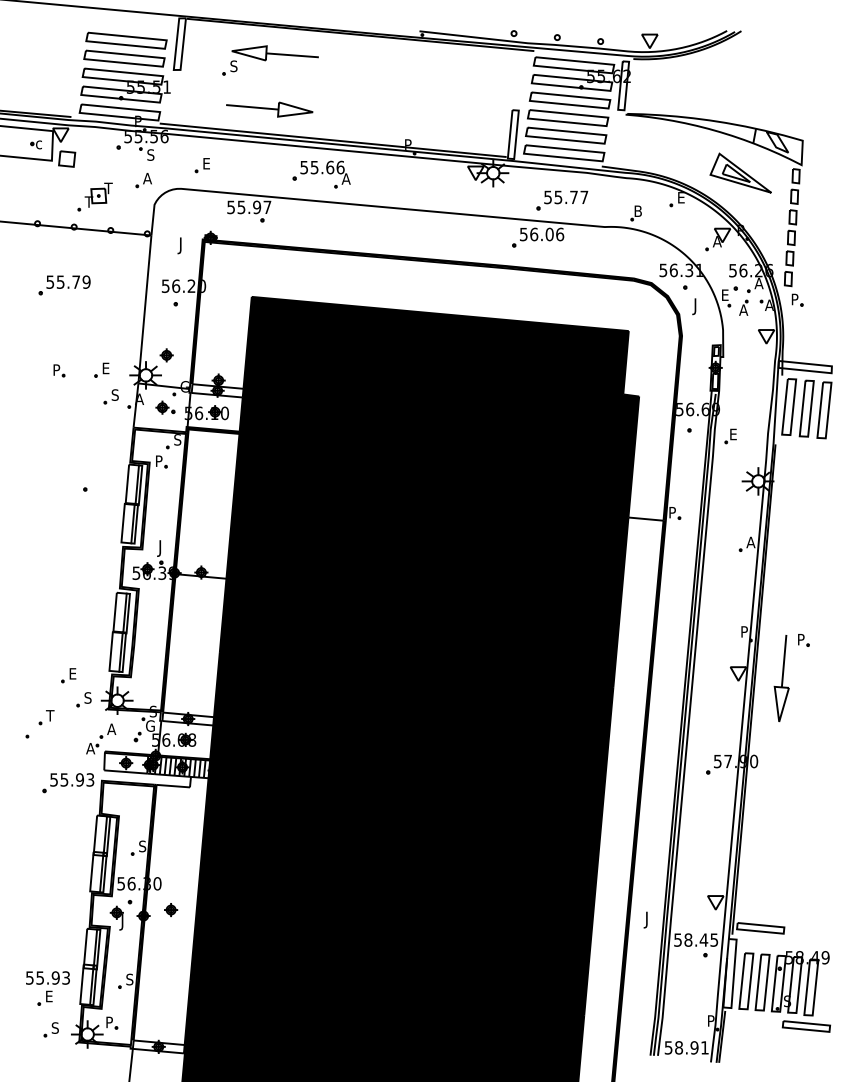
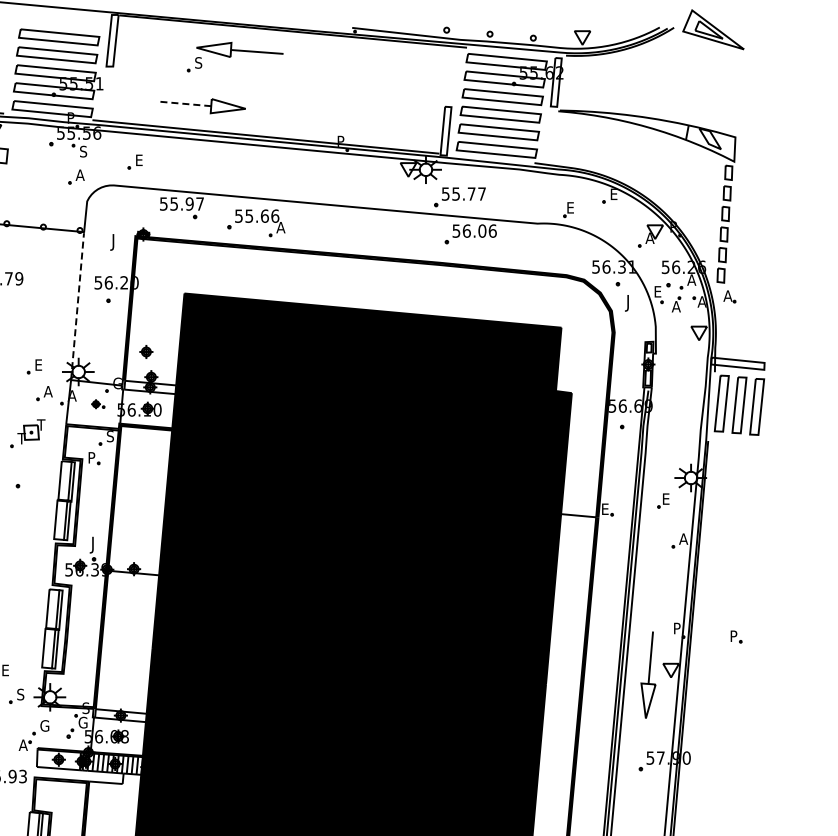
part: (270, 60) -> (235, 57), moved
line: (251, 107) -> (184, 104), solid -> dashed
part: (740, 172) -> (713, 29), moved
part: (321, 174) -> (256, 223), moved
part: (94, 196) -> (27, 433), moved
part: (562, 200) -> (460, 197), moved
text: (640, 210) -> (573, 207), B -> E
text: (794, 299) -> (727, 296), P -> A
line: (144, 308) -> (77, 305), solid -> dashed
part: (166, 355) -> (146, 352), moved
text: (115, 394) -> (48, 391), S -> A
part: (165, 407) -> (98, 404), size x0.7
part: (730, 436) -> (663, 501), moved
text: (672, 512) -> (605, 509), P -> E
part: (781, 678) -> (648, 675), moved
text: (111, 729) -> (44, 726), A -> G

